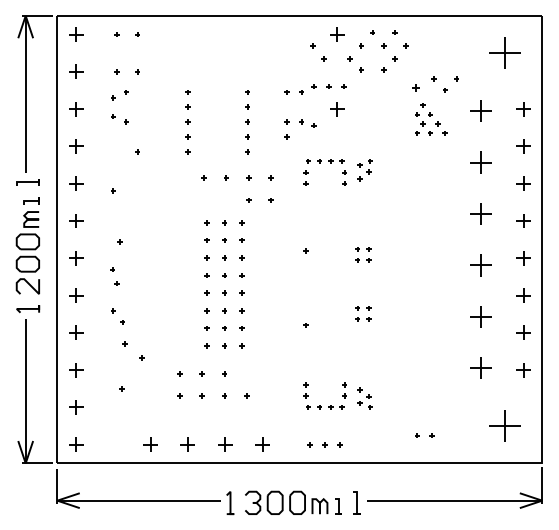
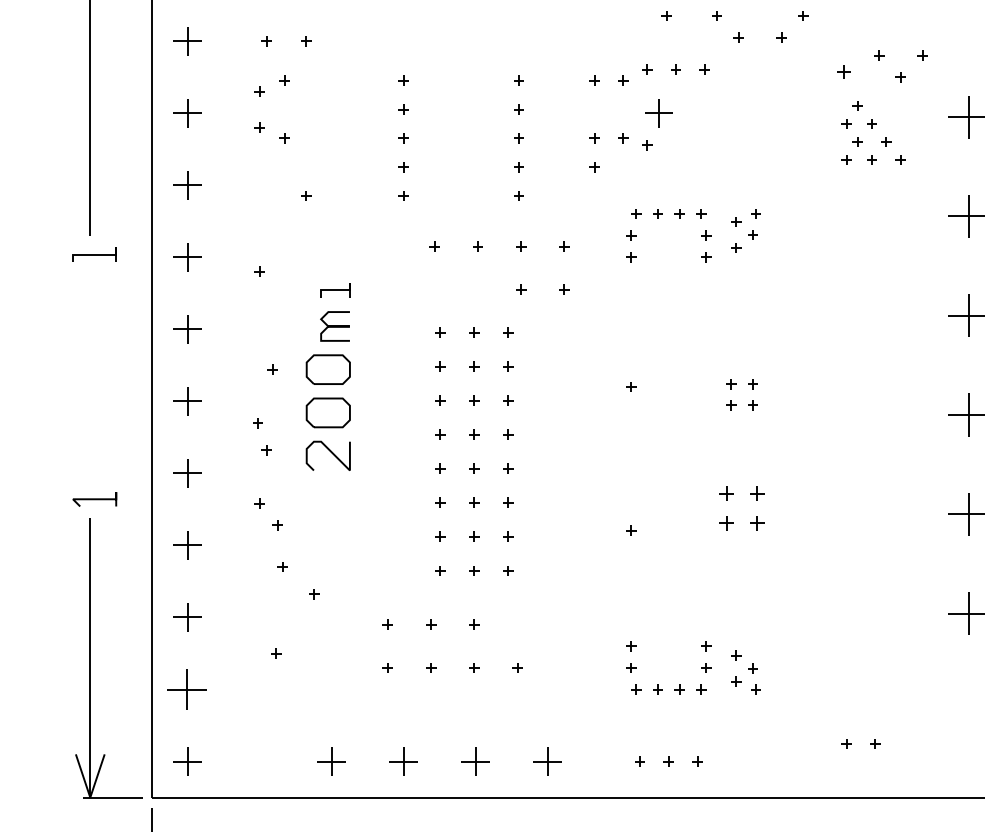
part: (337, 109) -> (659, 113), moved
part: (27, 245) -> (327, 376), moved
part: (363, 313) -> (742, 508), size x1.4
part: (76, 407) -> (188, 689), size x1.4

